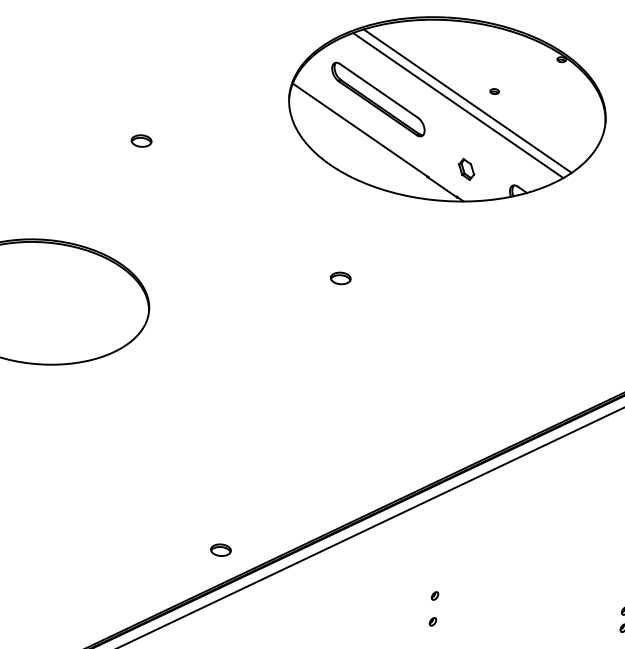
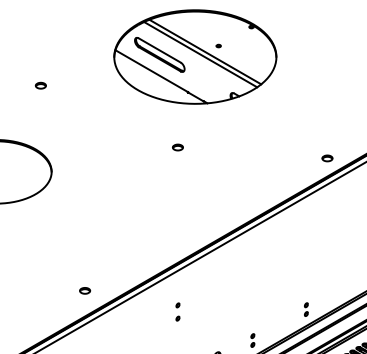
part: (466, 168) -> (207, 86), removed
part: (339, 278) -> (177, 147), moved
part: (221, 549) -> (85, 290), moved
part: (433, 607) -> (177, 311), moved

